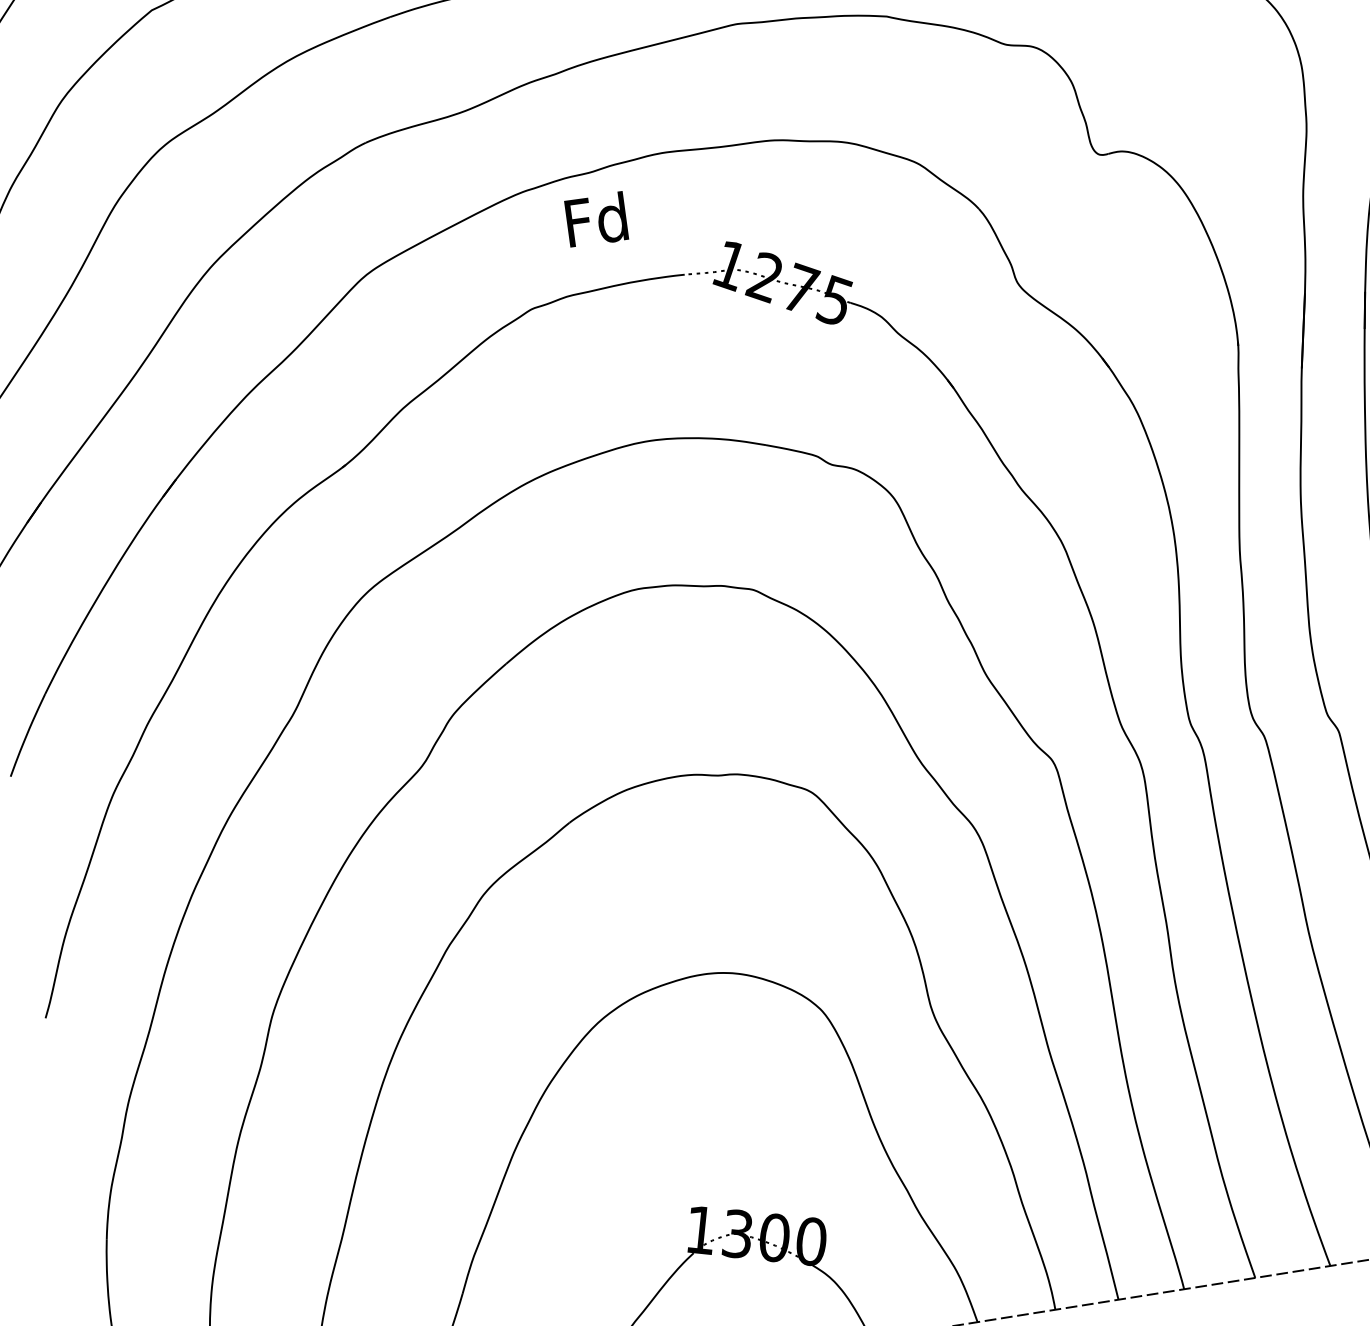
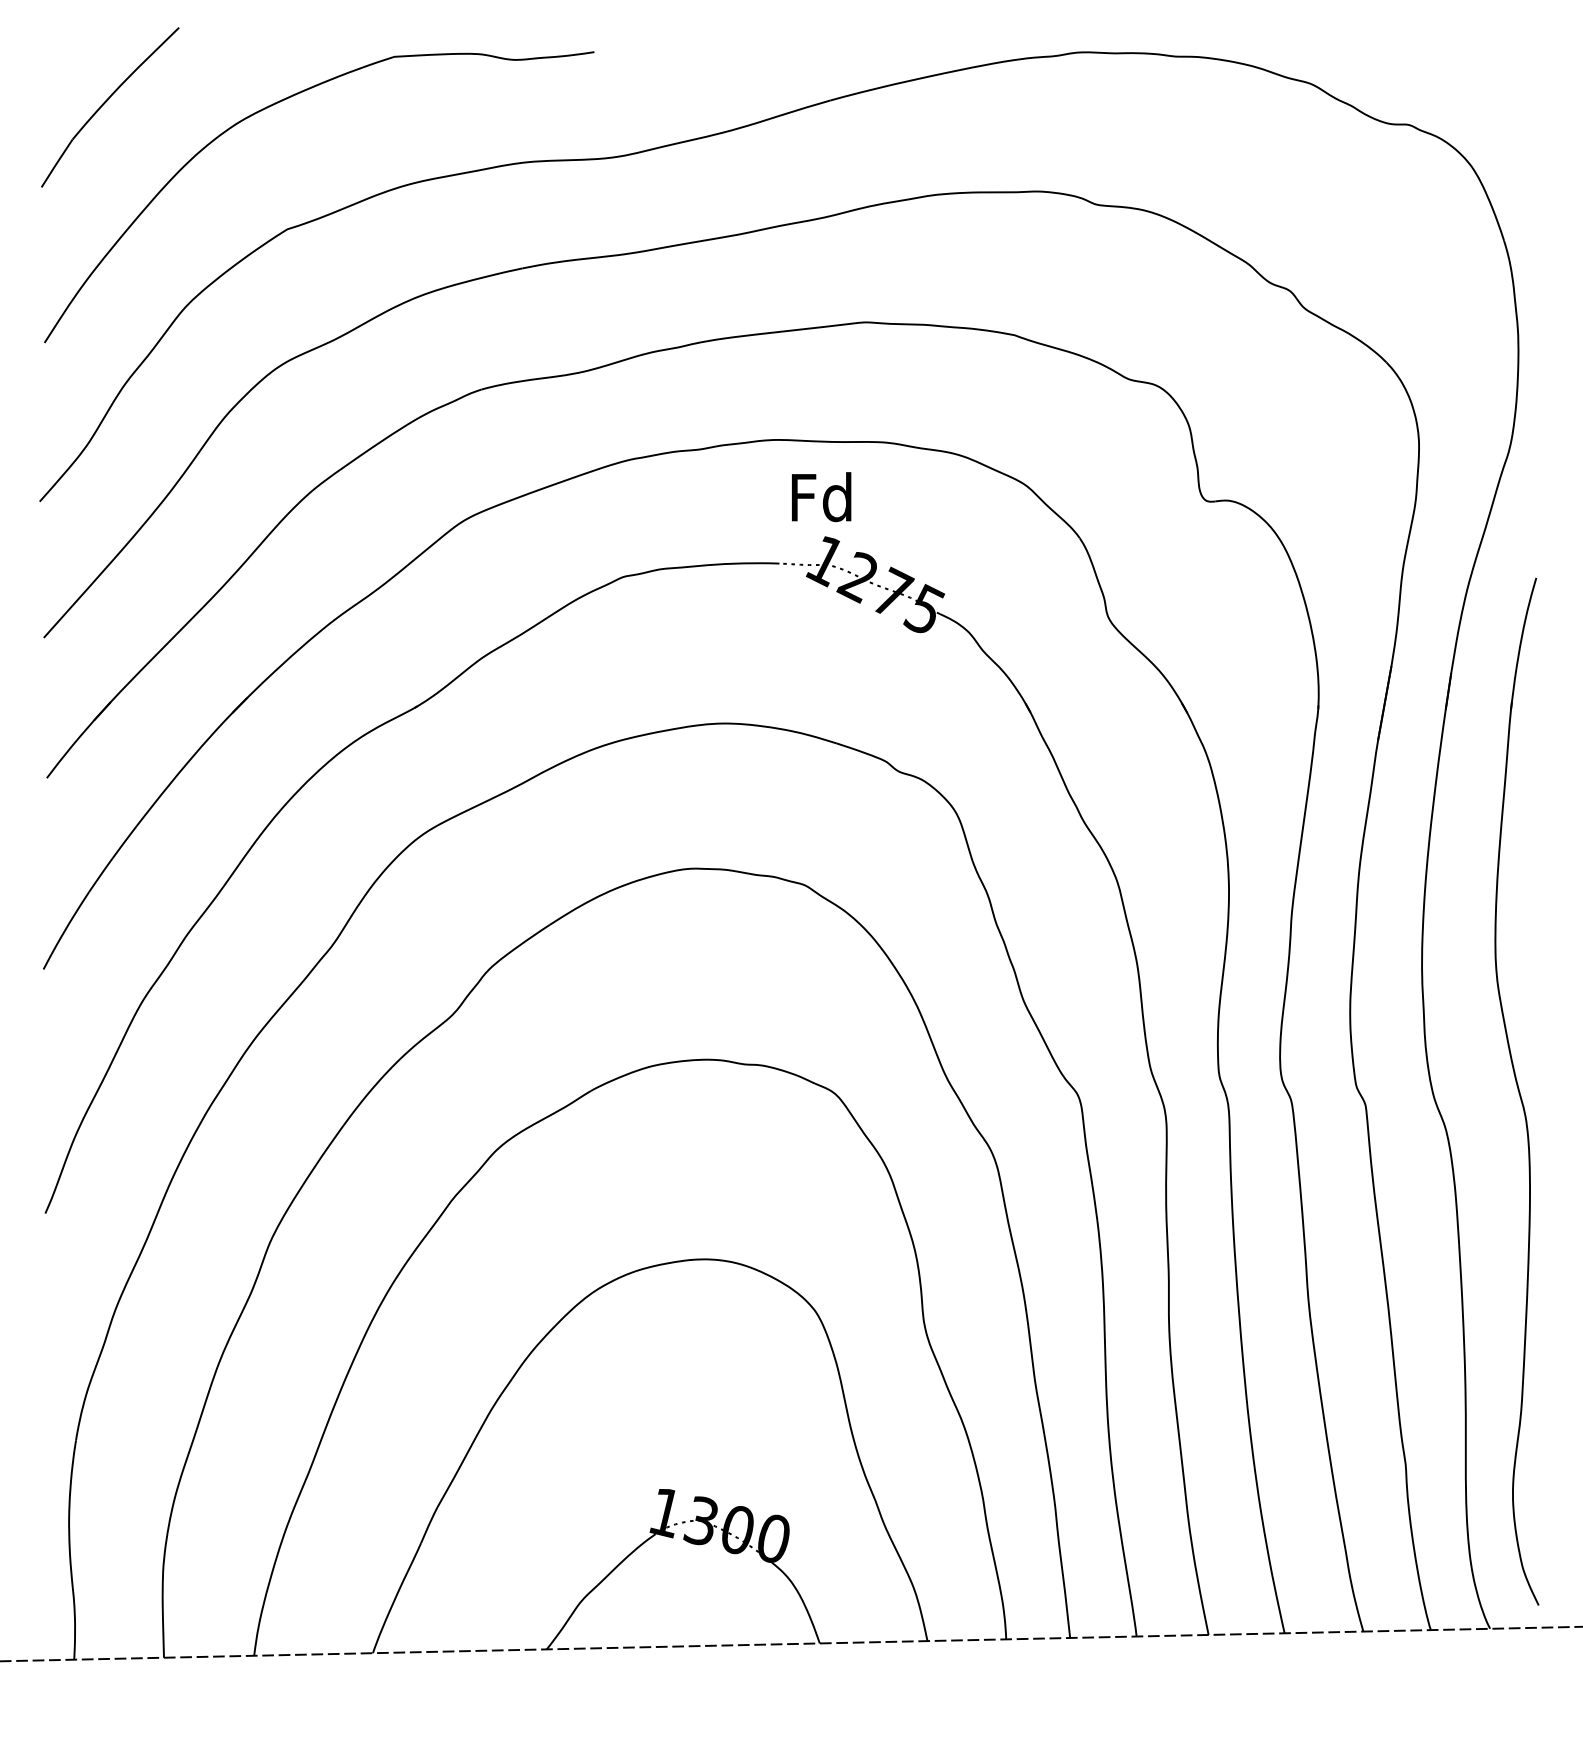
text: (596, 220) -> (821, 497), moved

